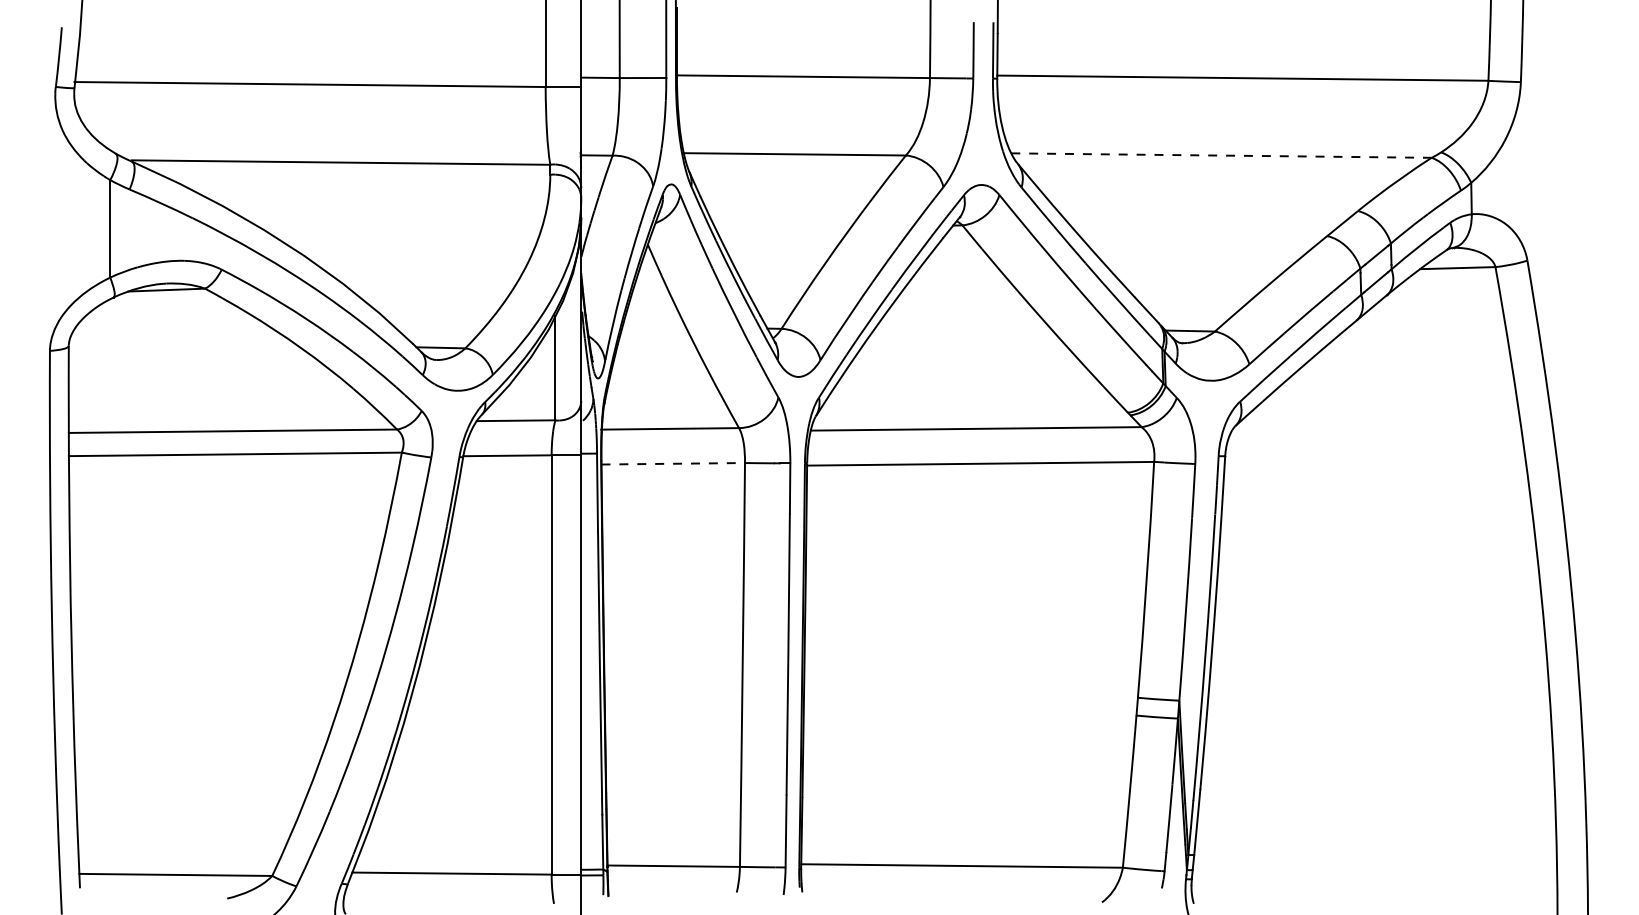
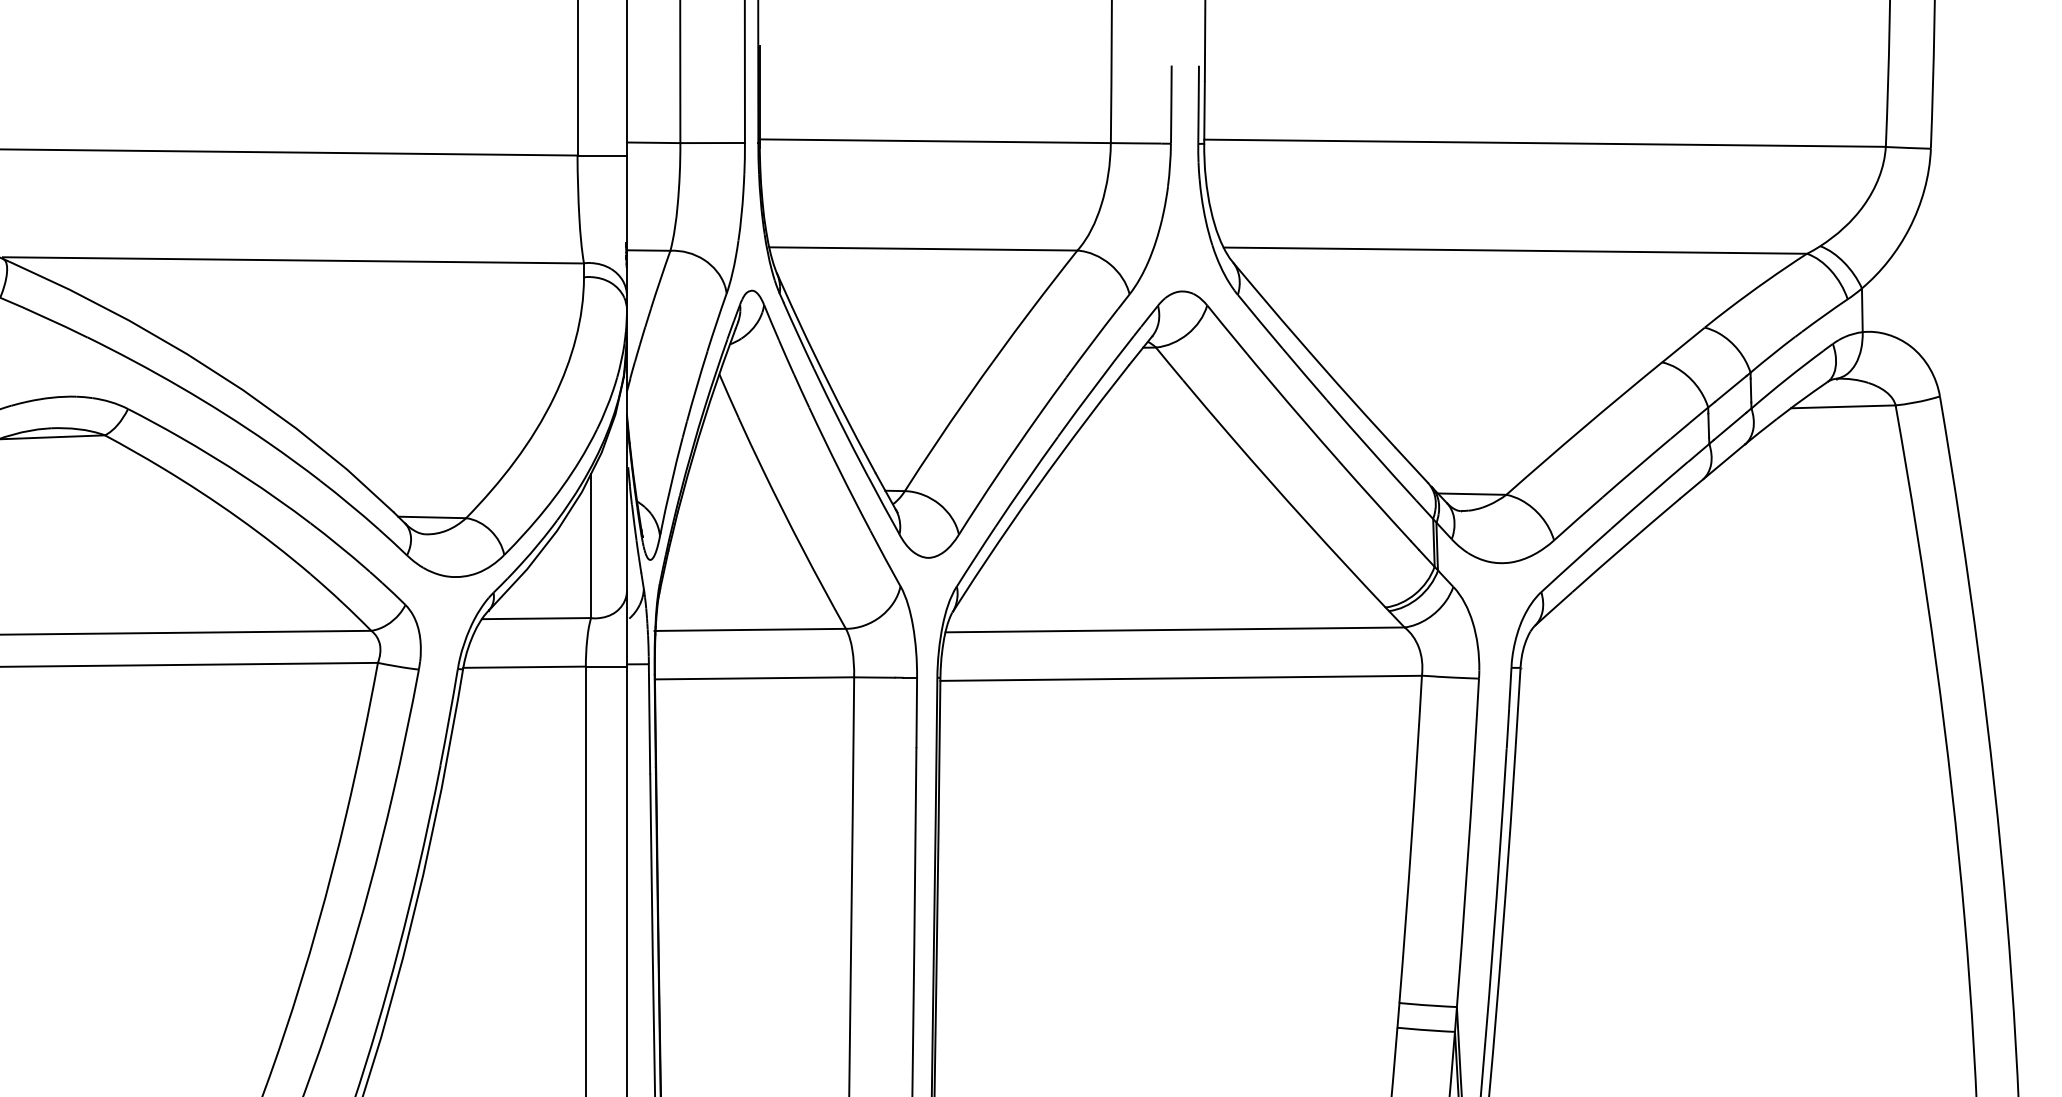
line: (1221, 155) -> (1515, 250), dashed -> solid
line: (673, 463) -> (754, 677), dashed -> solid

